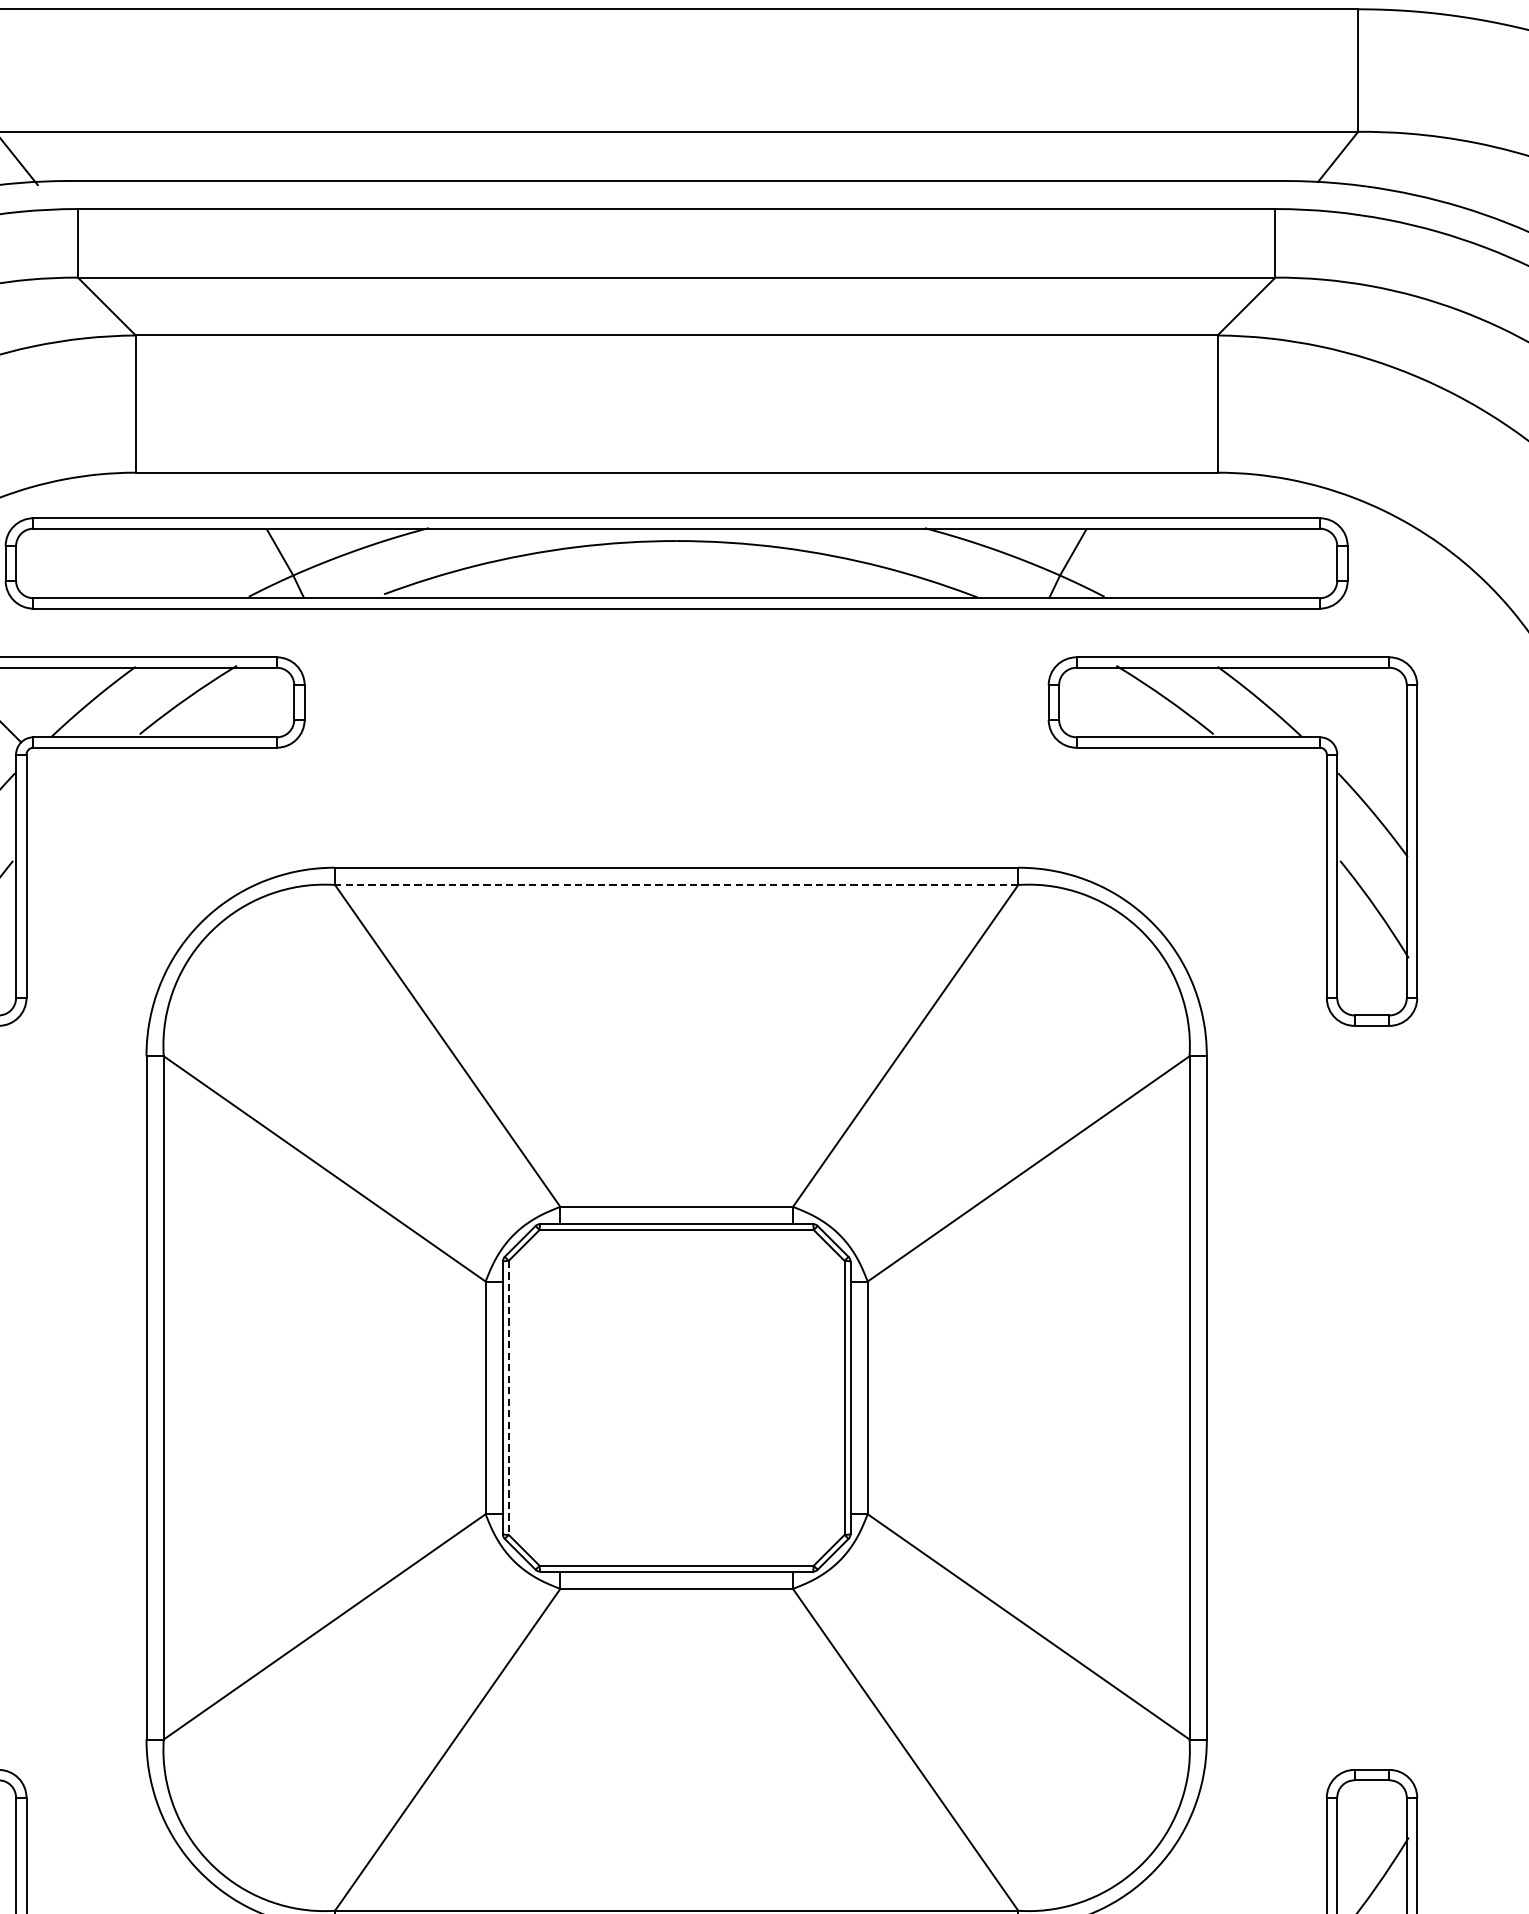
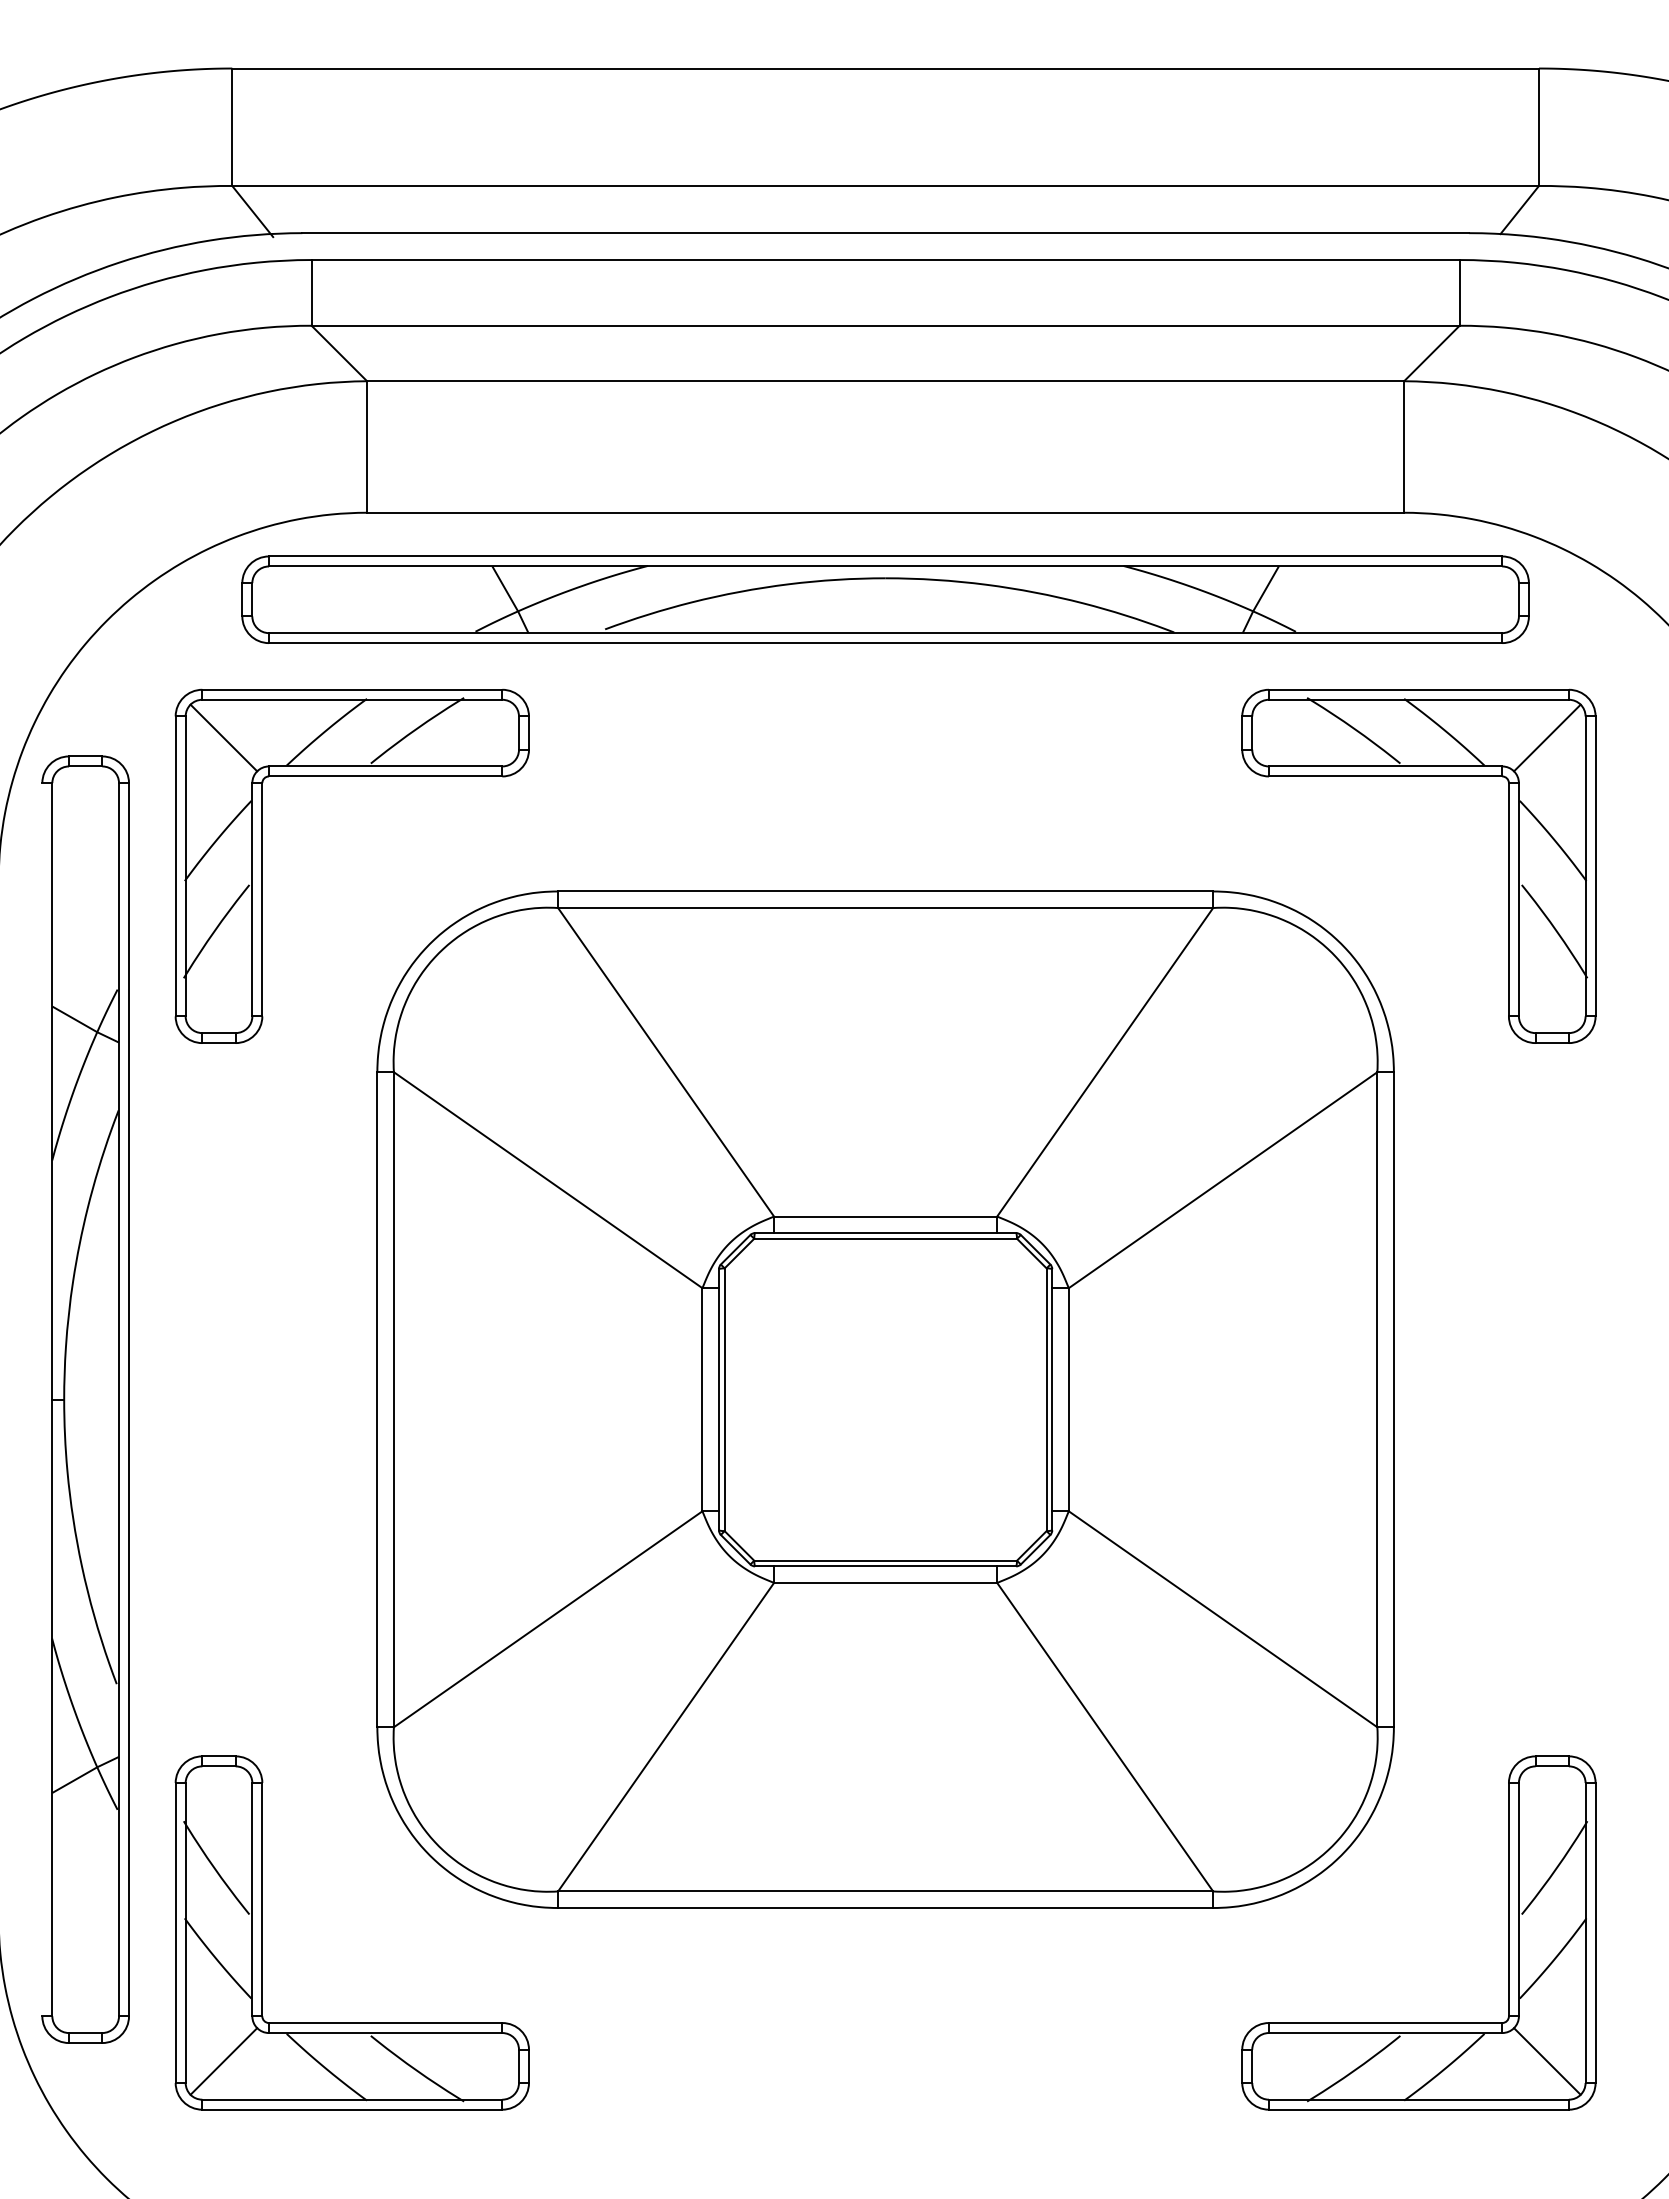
line: (1367, 707) -> (1547, 737), added
line: (676, 885) -> (885, 908), dashed -> solid
line: (508, 1398) -> (724, 1400), dashed -> solid

